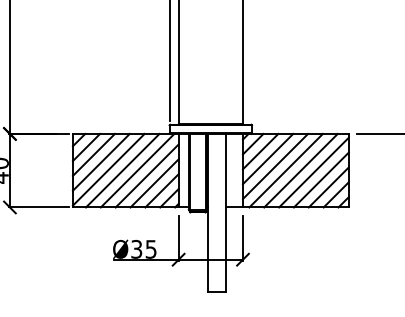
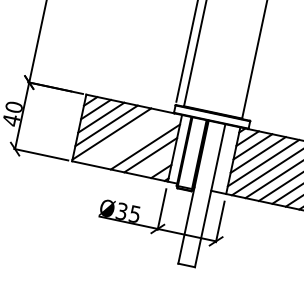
line: (122, 170) -> (124, 137), removed
line: (137, 170) -> (137, 140), removed
line: (161, 190) -> (155, 162), removed

